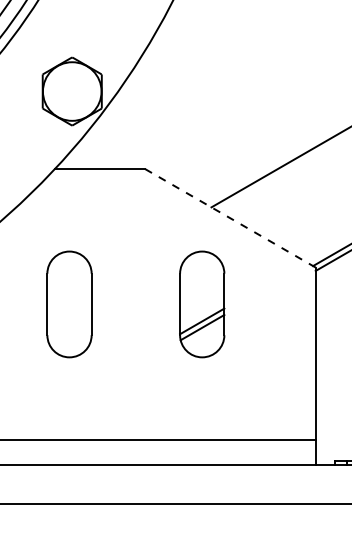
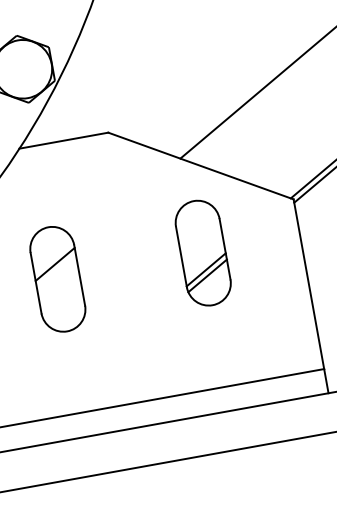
line: (230, 218) -> (201, 166), dashed -> solid
line: (69, 289) -> (55, 264), added
part: (202, 304) -> (203, 253), moved

